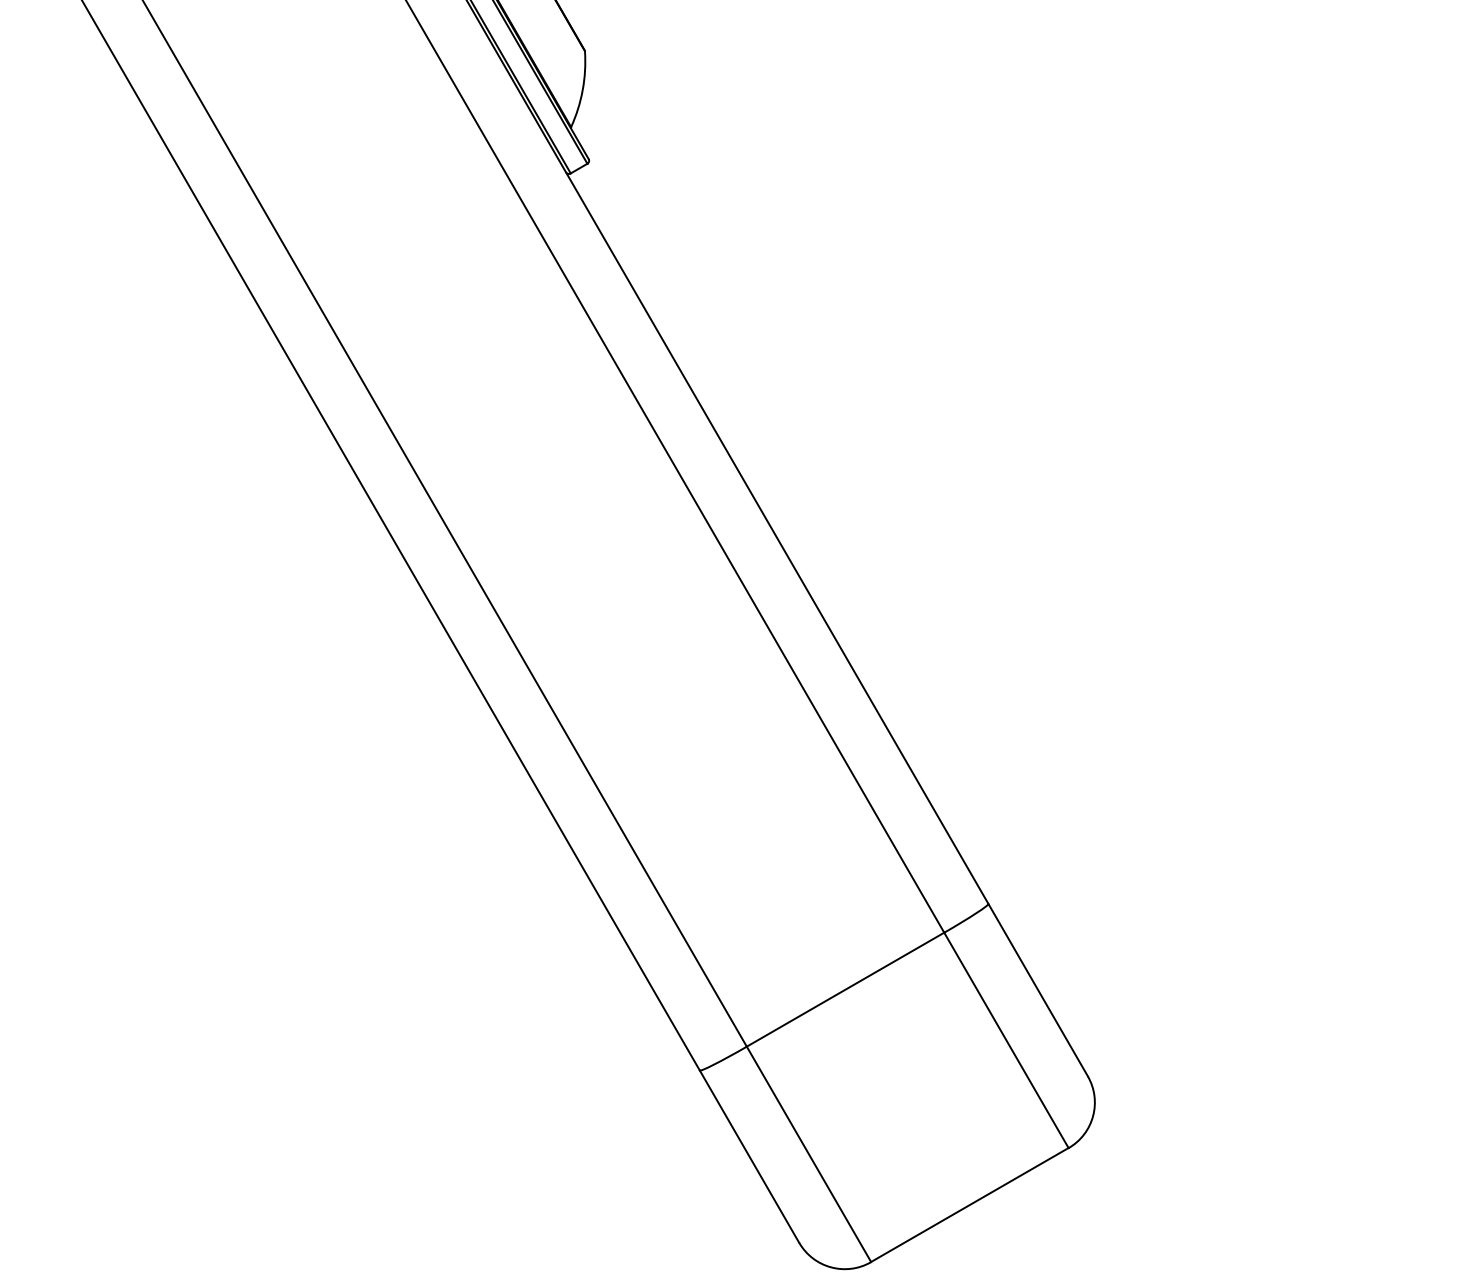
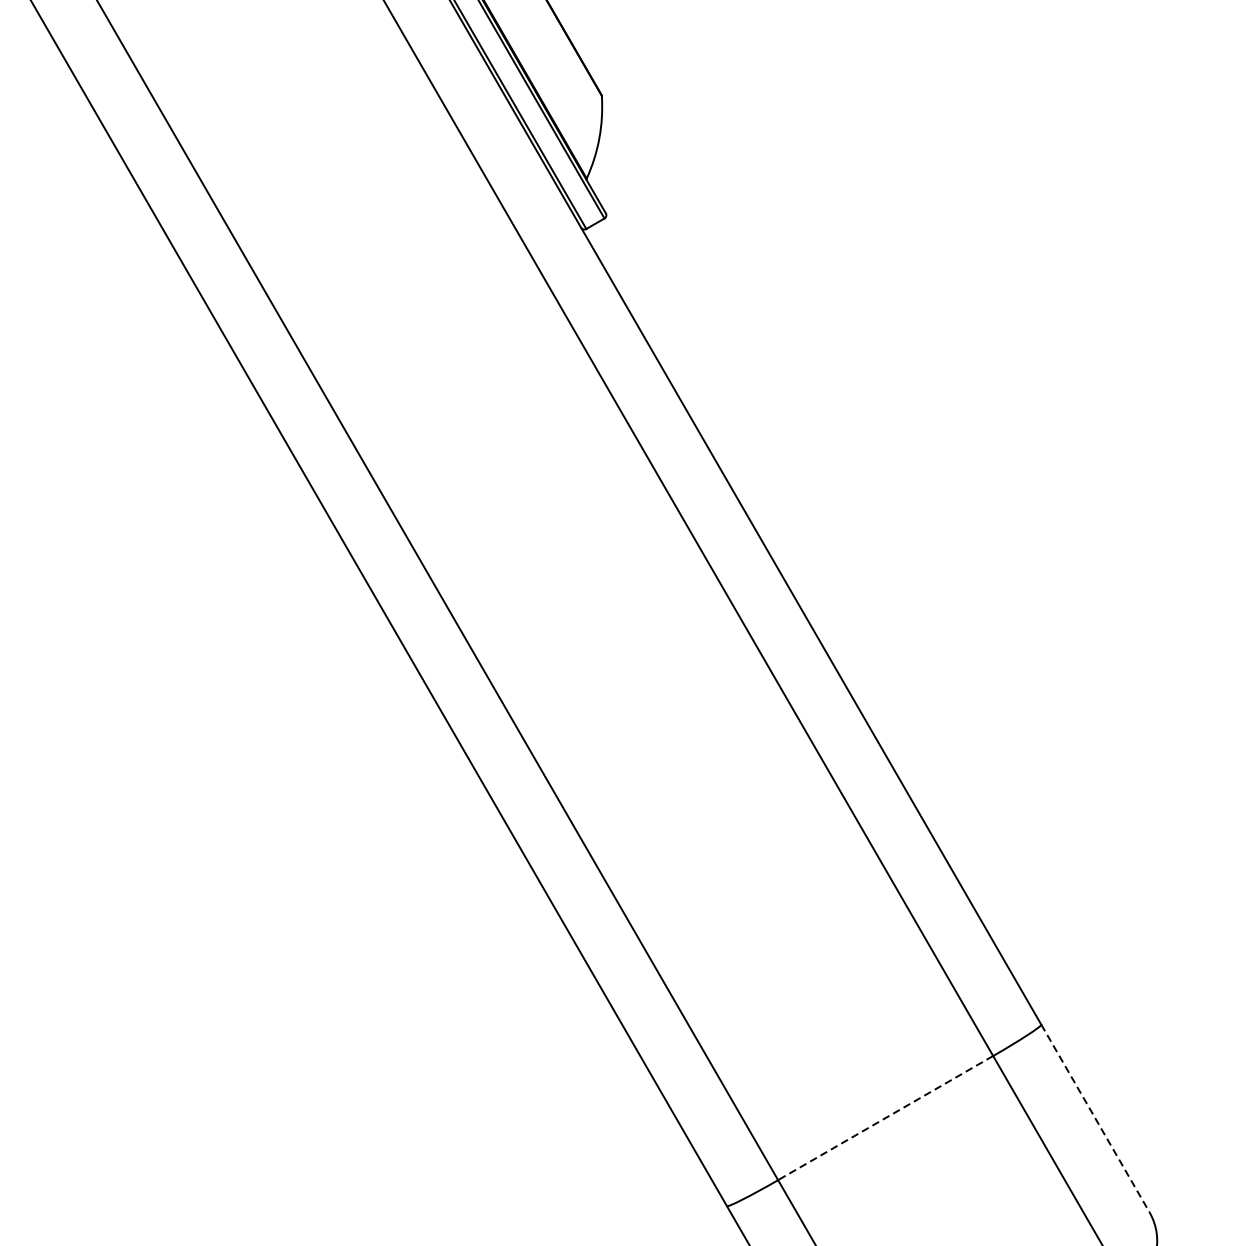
line: (845, 989) -> (885, 1117), solid -> dashed
line: (1038, 990) -> (1095, 1118), solid -> dashed

